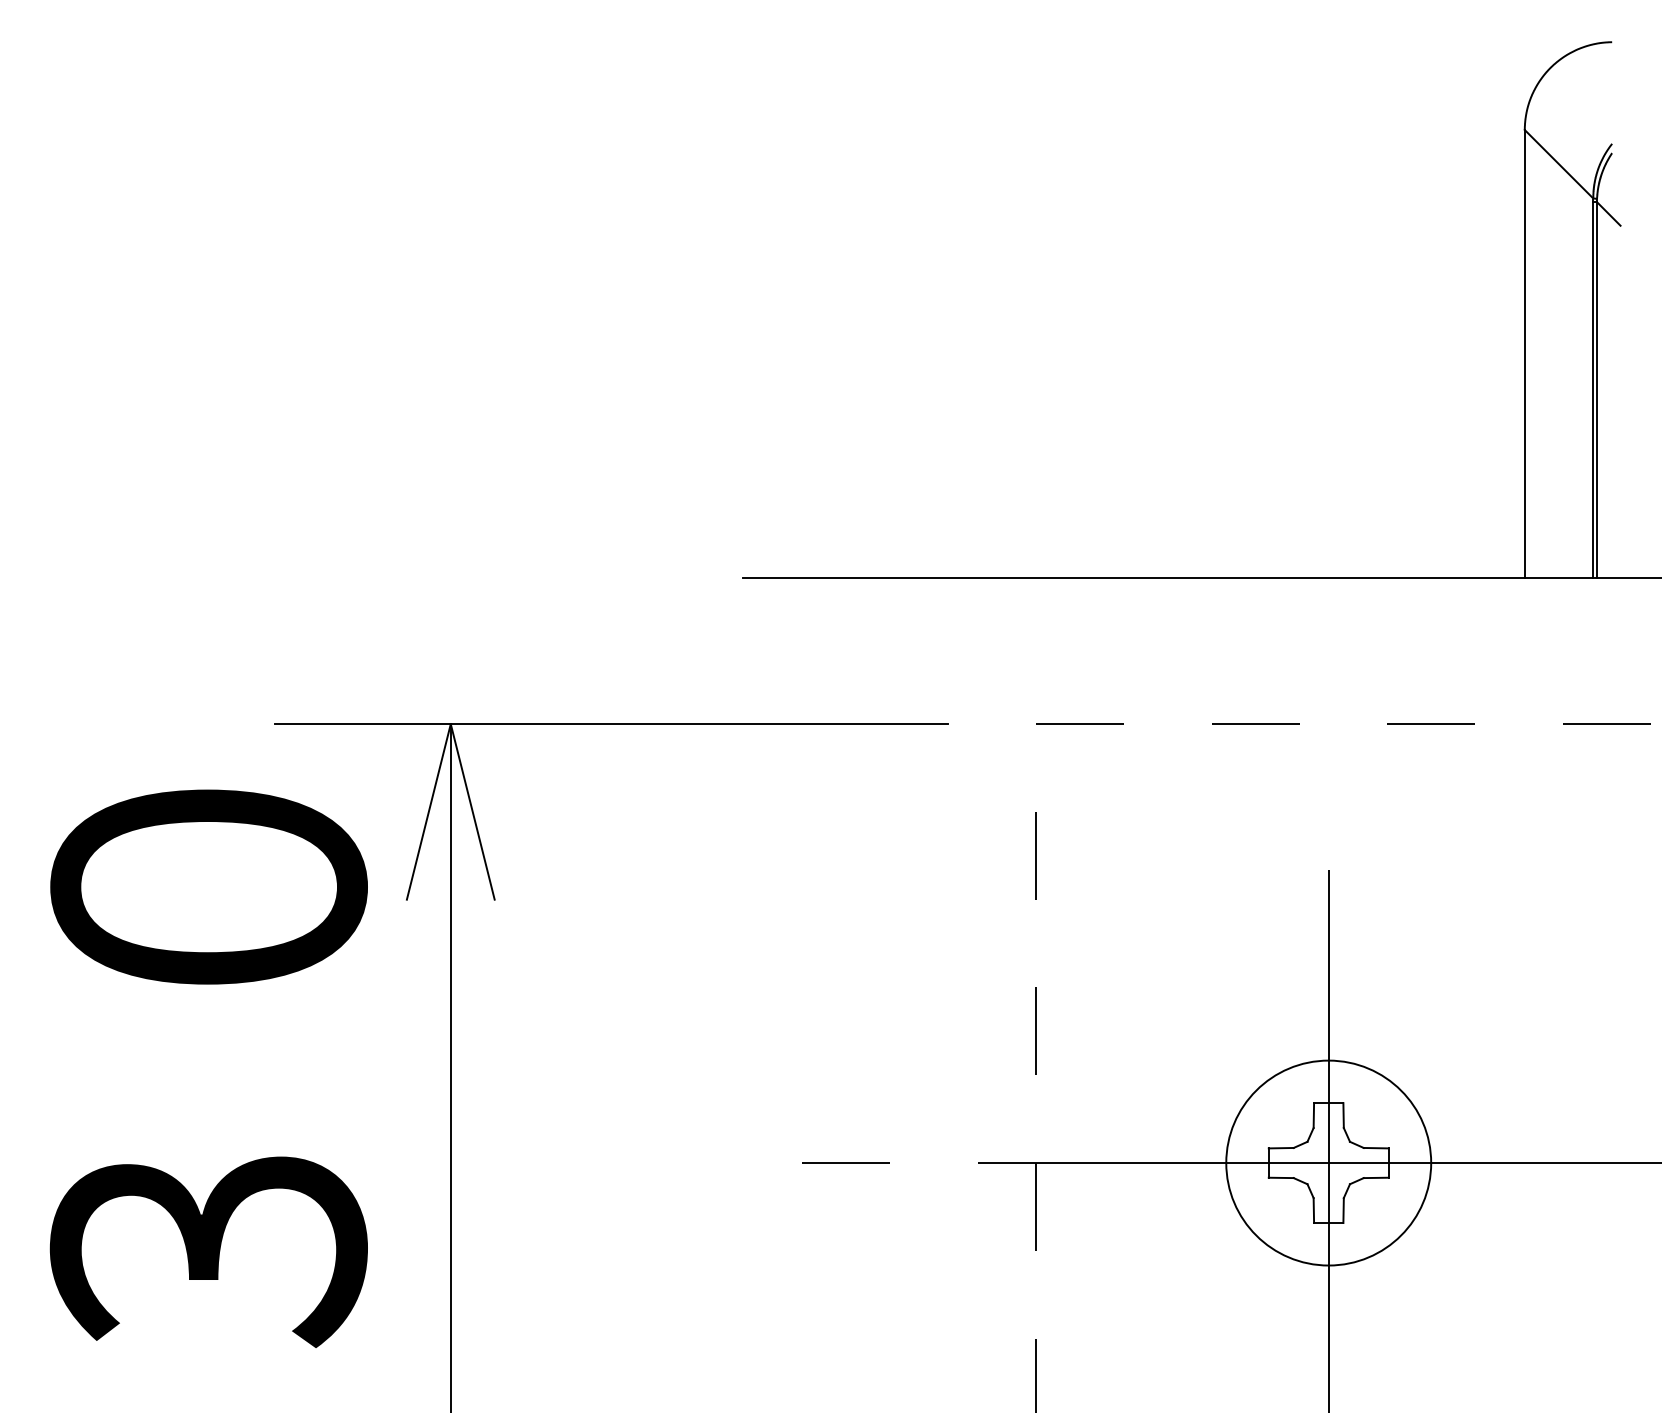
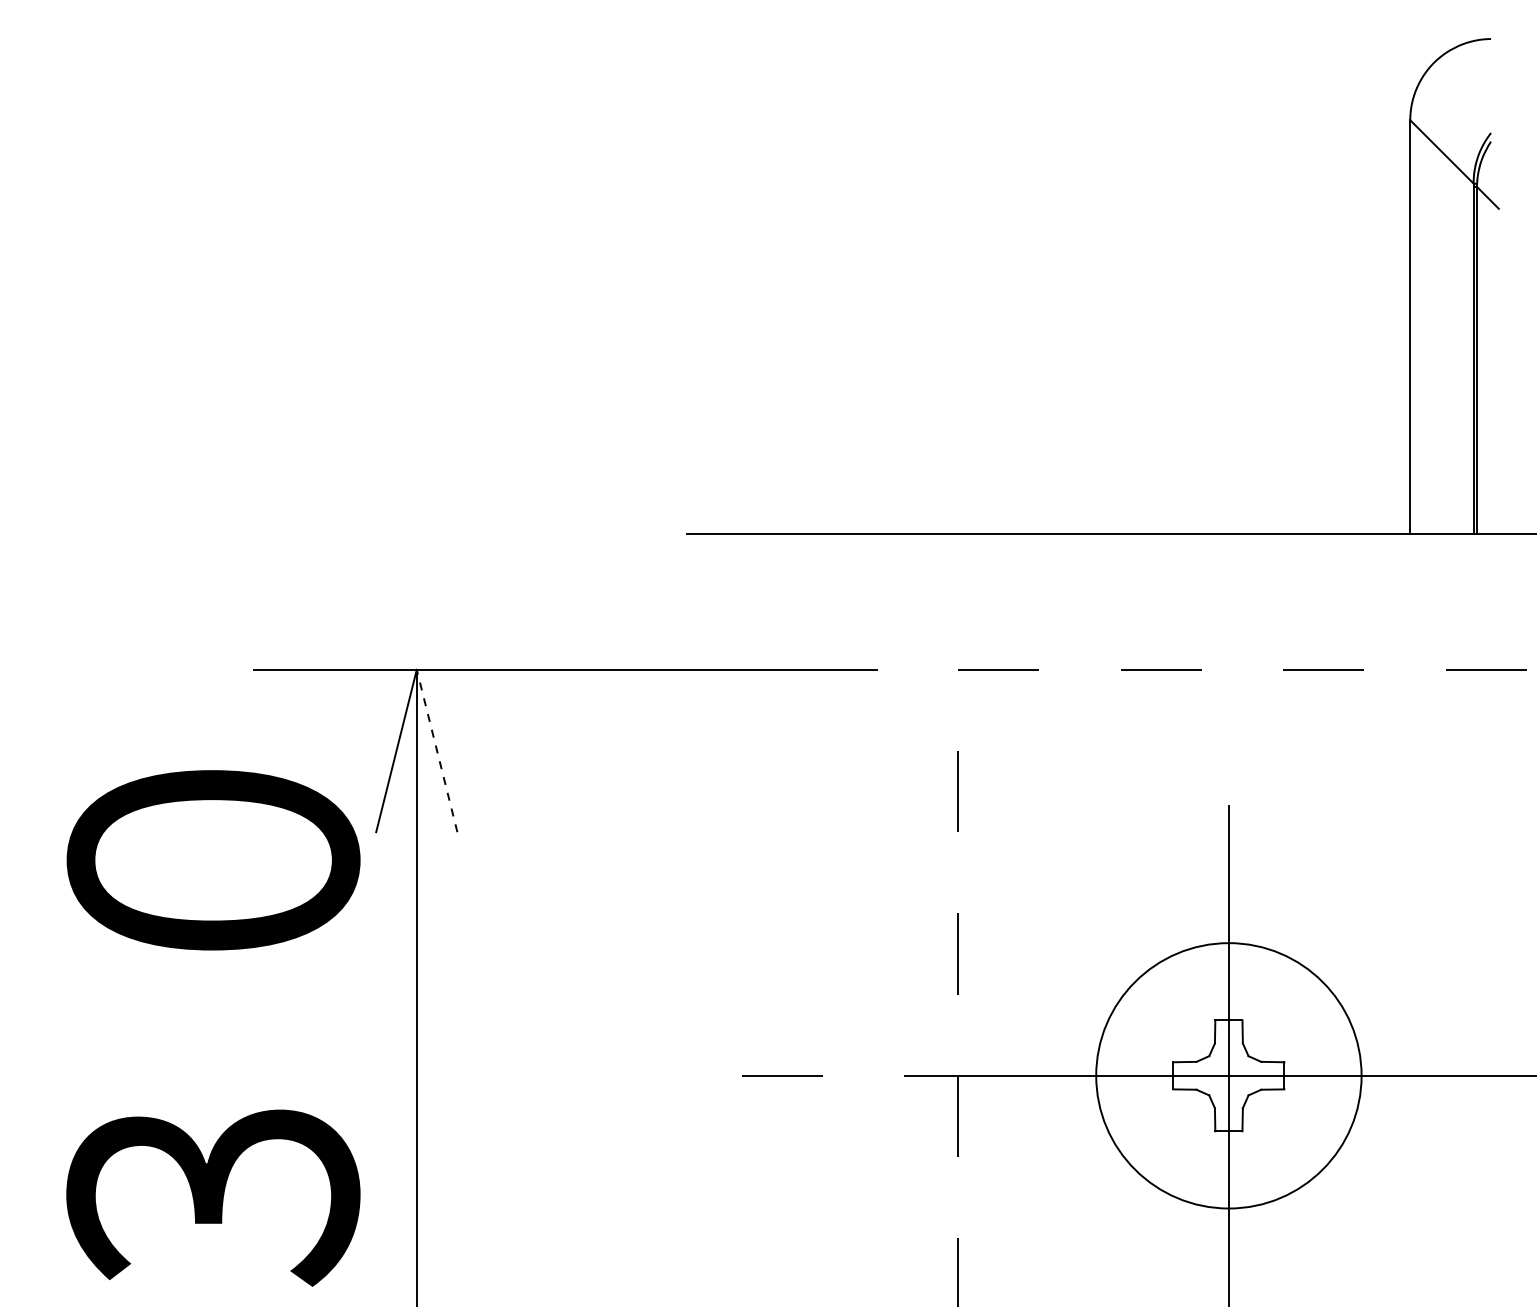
line: (472, 811) -> (436, 750), solid -> dashed
text: (208, 1068) -> (213, 1028), moved
circle: (1328, 1162) -> (1228, 1075), size x1.4

